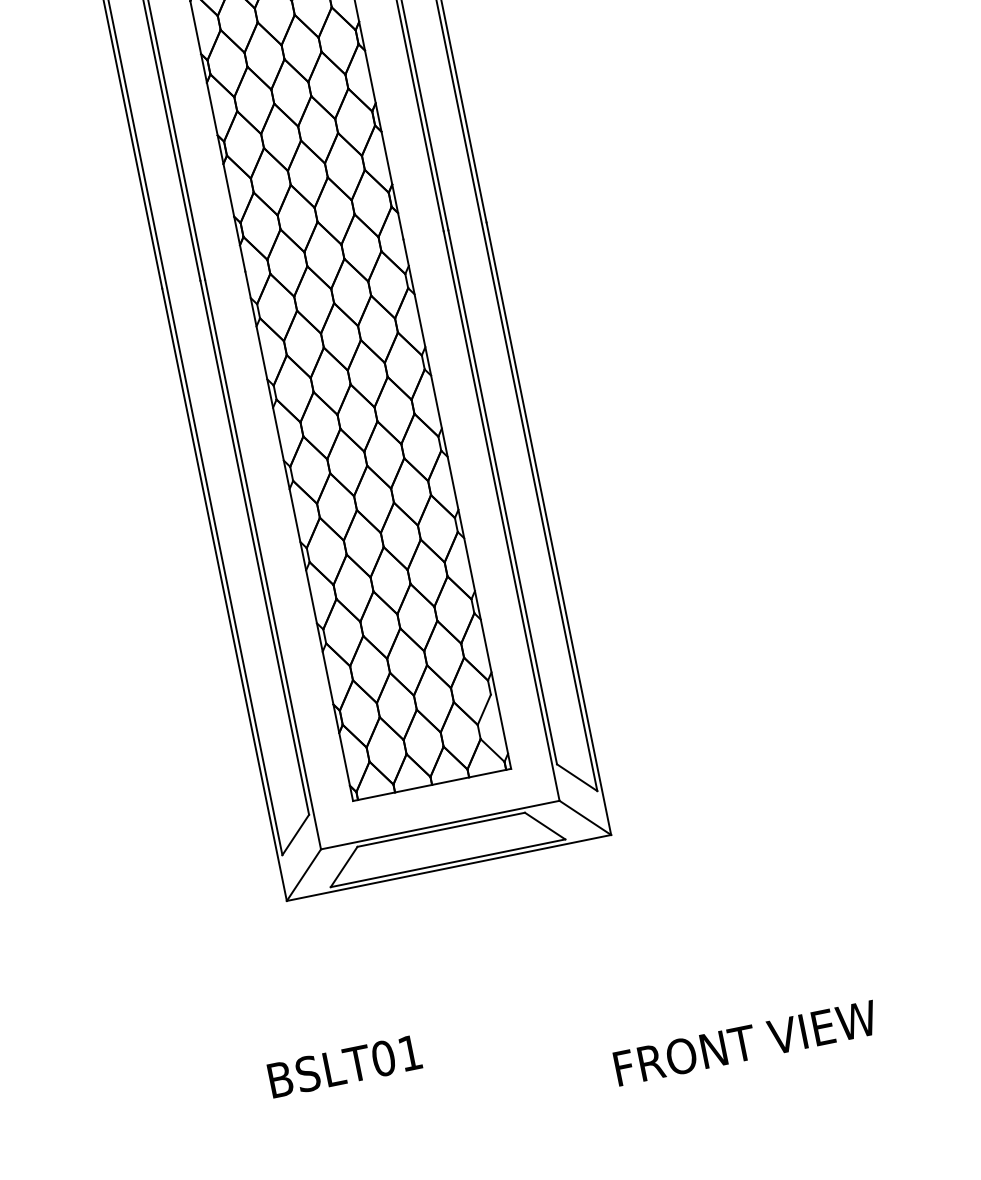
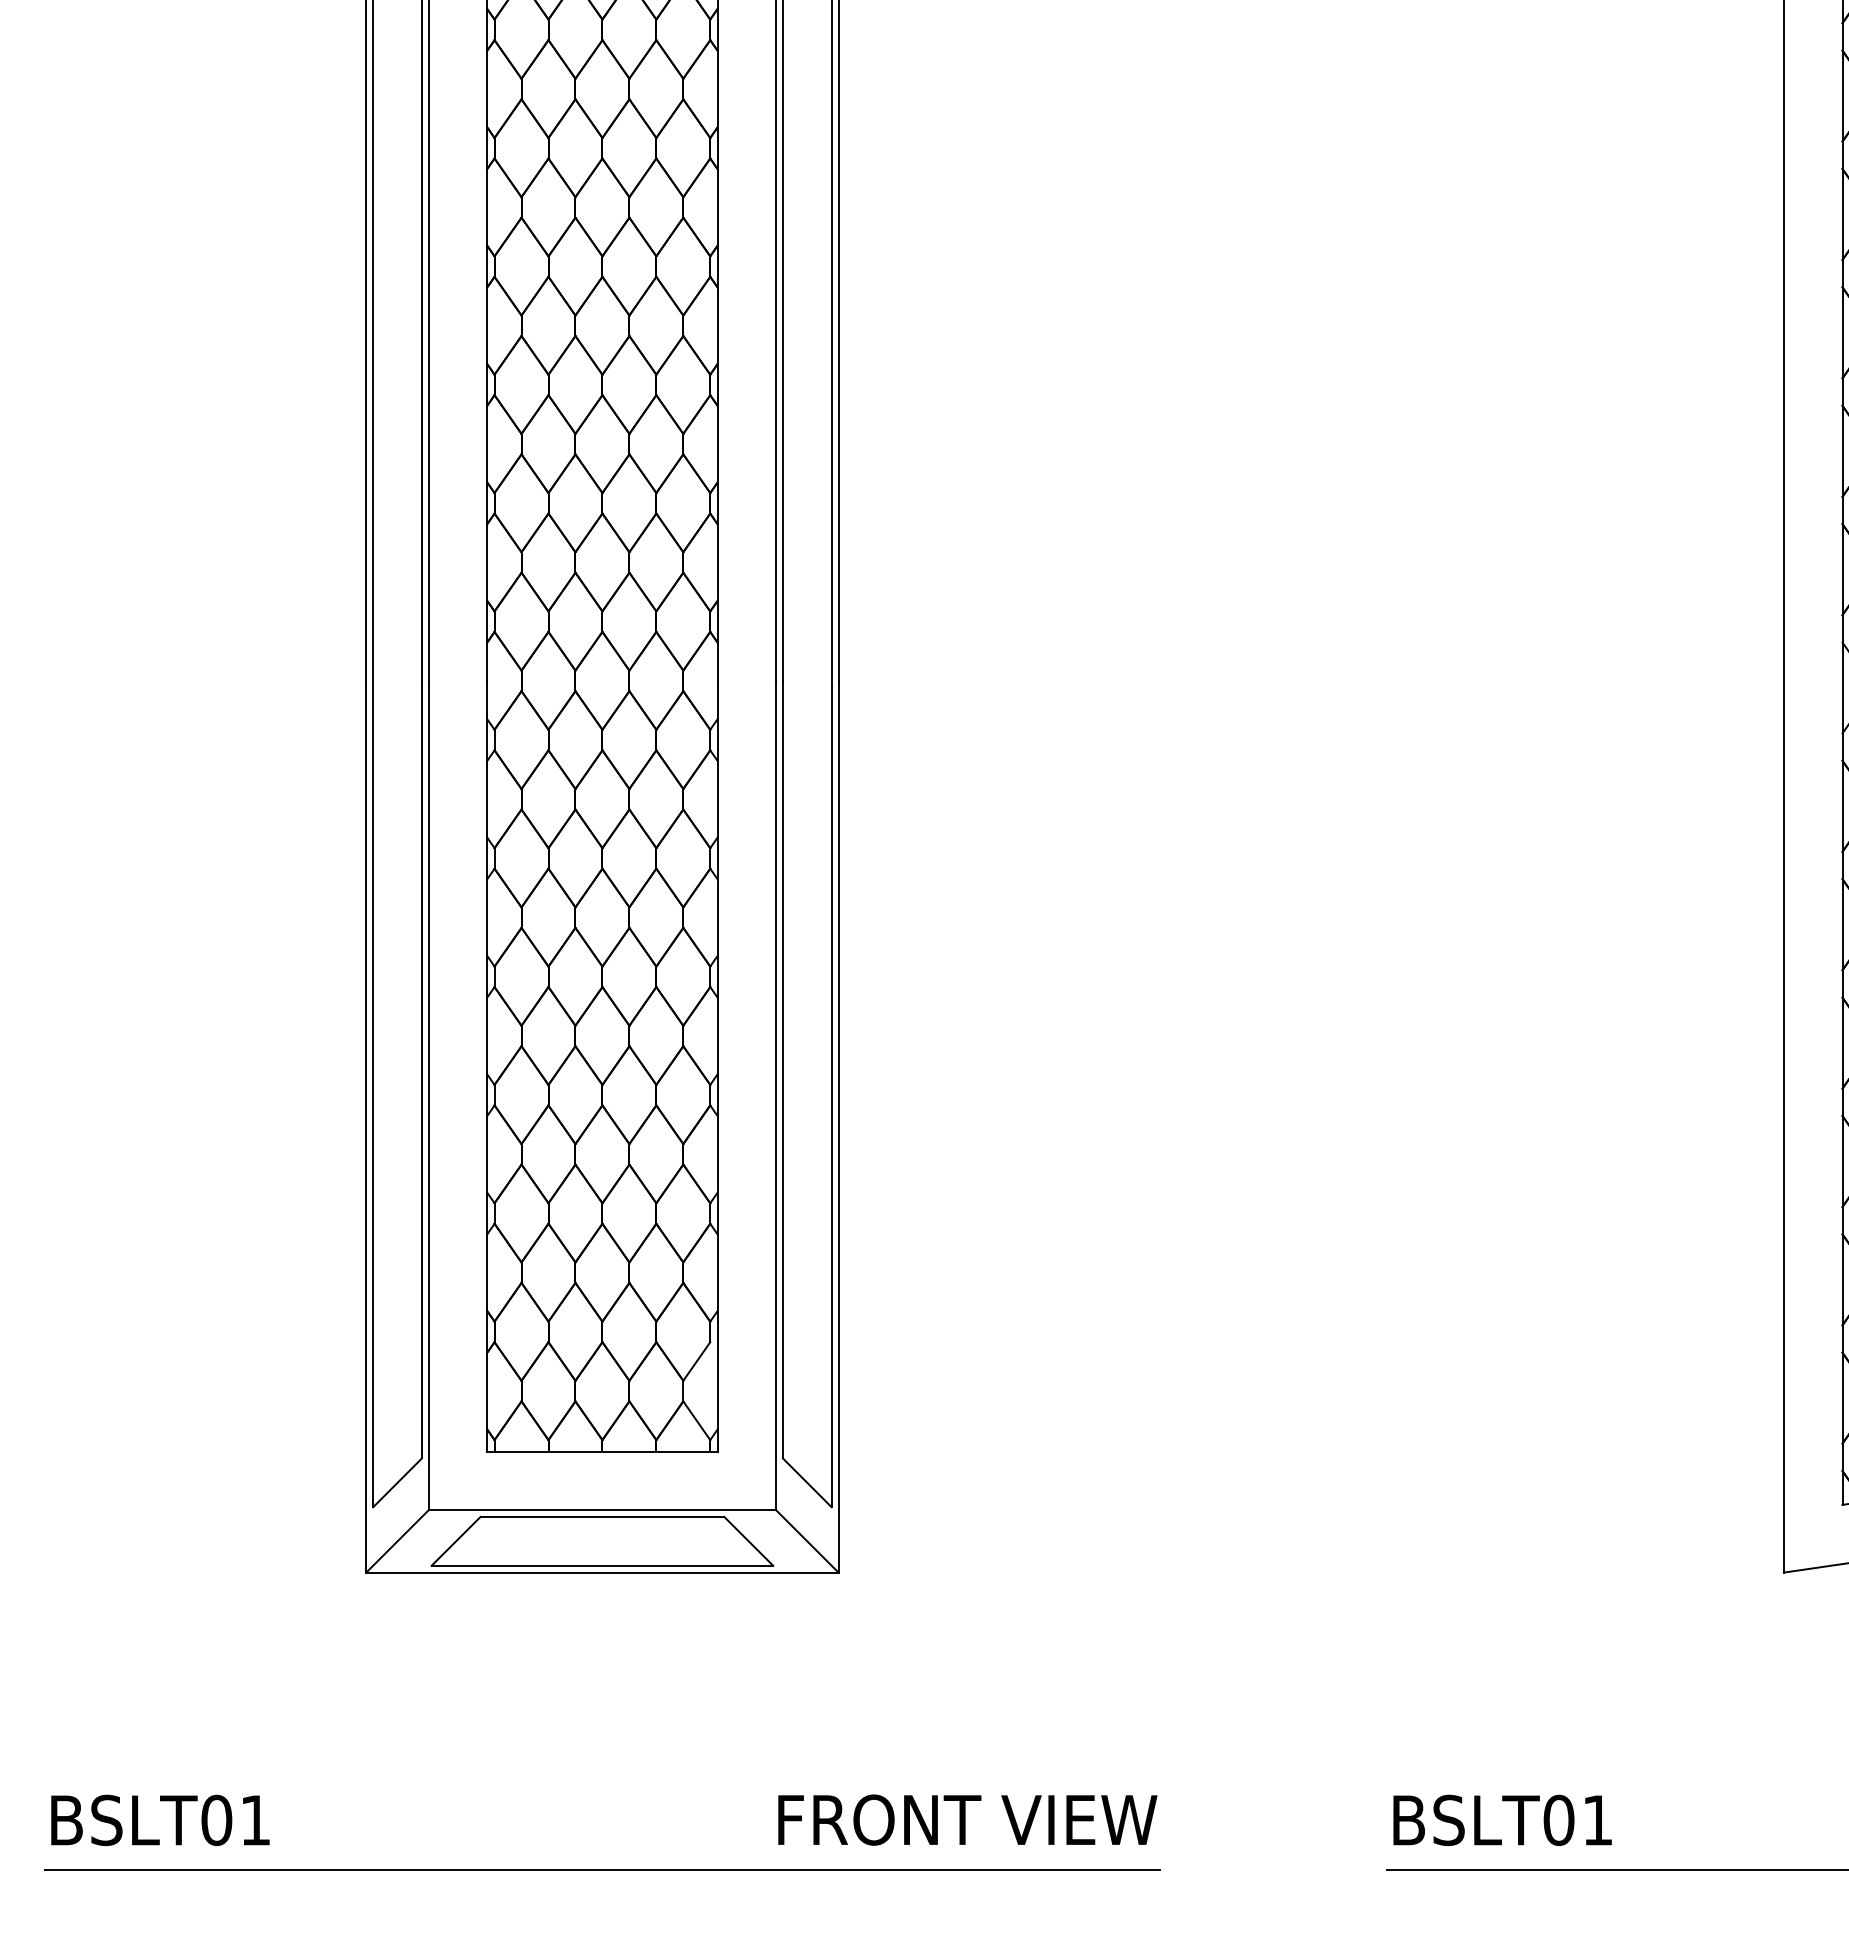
text: (745, 1042) -> (967, 1819), moved
text: (344, 1066) -> (160, 1820), moved
line: (490, 1071) -> (602, 1869), added

